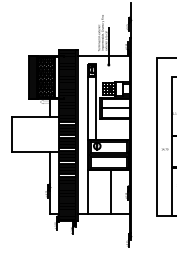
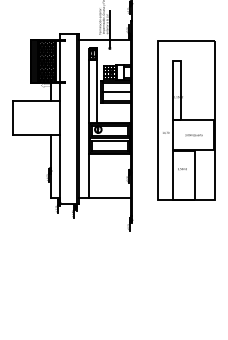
hatch: (67, 135) -> (68, 118), removed
line: (110, 192) -> (111, 175), removed

